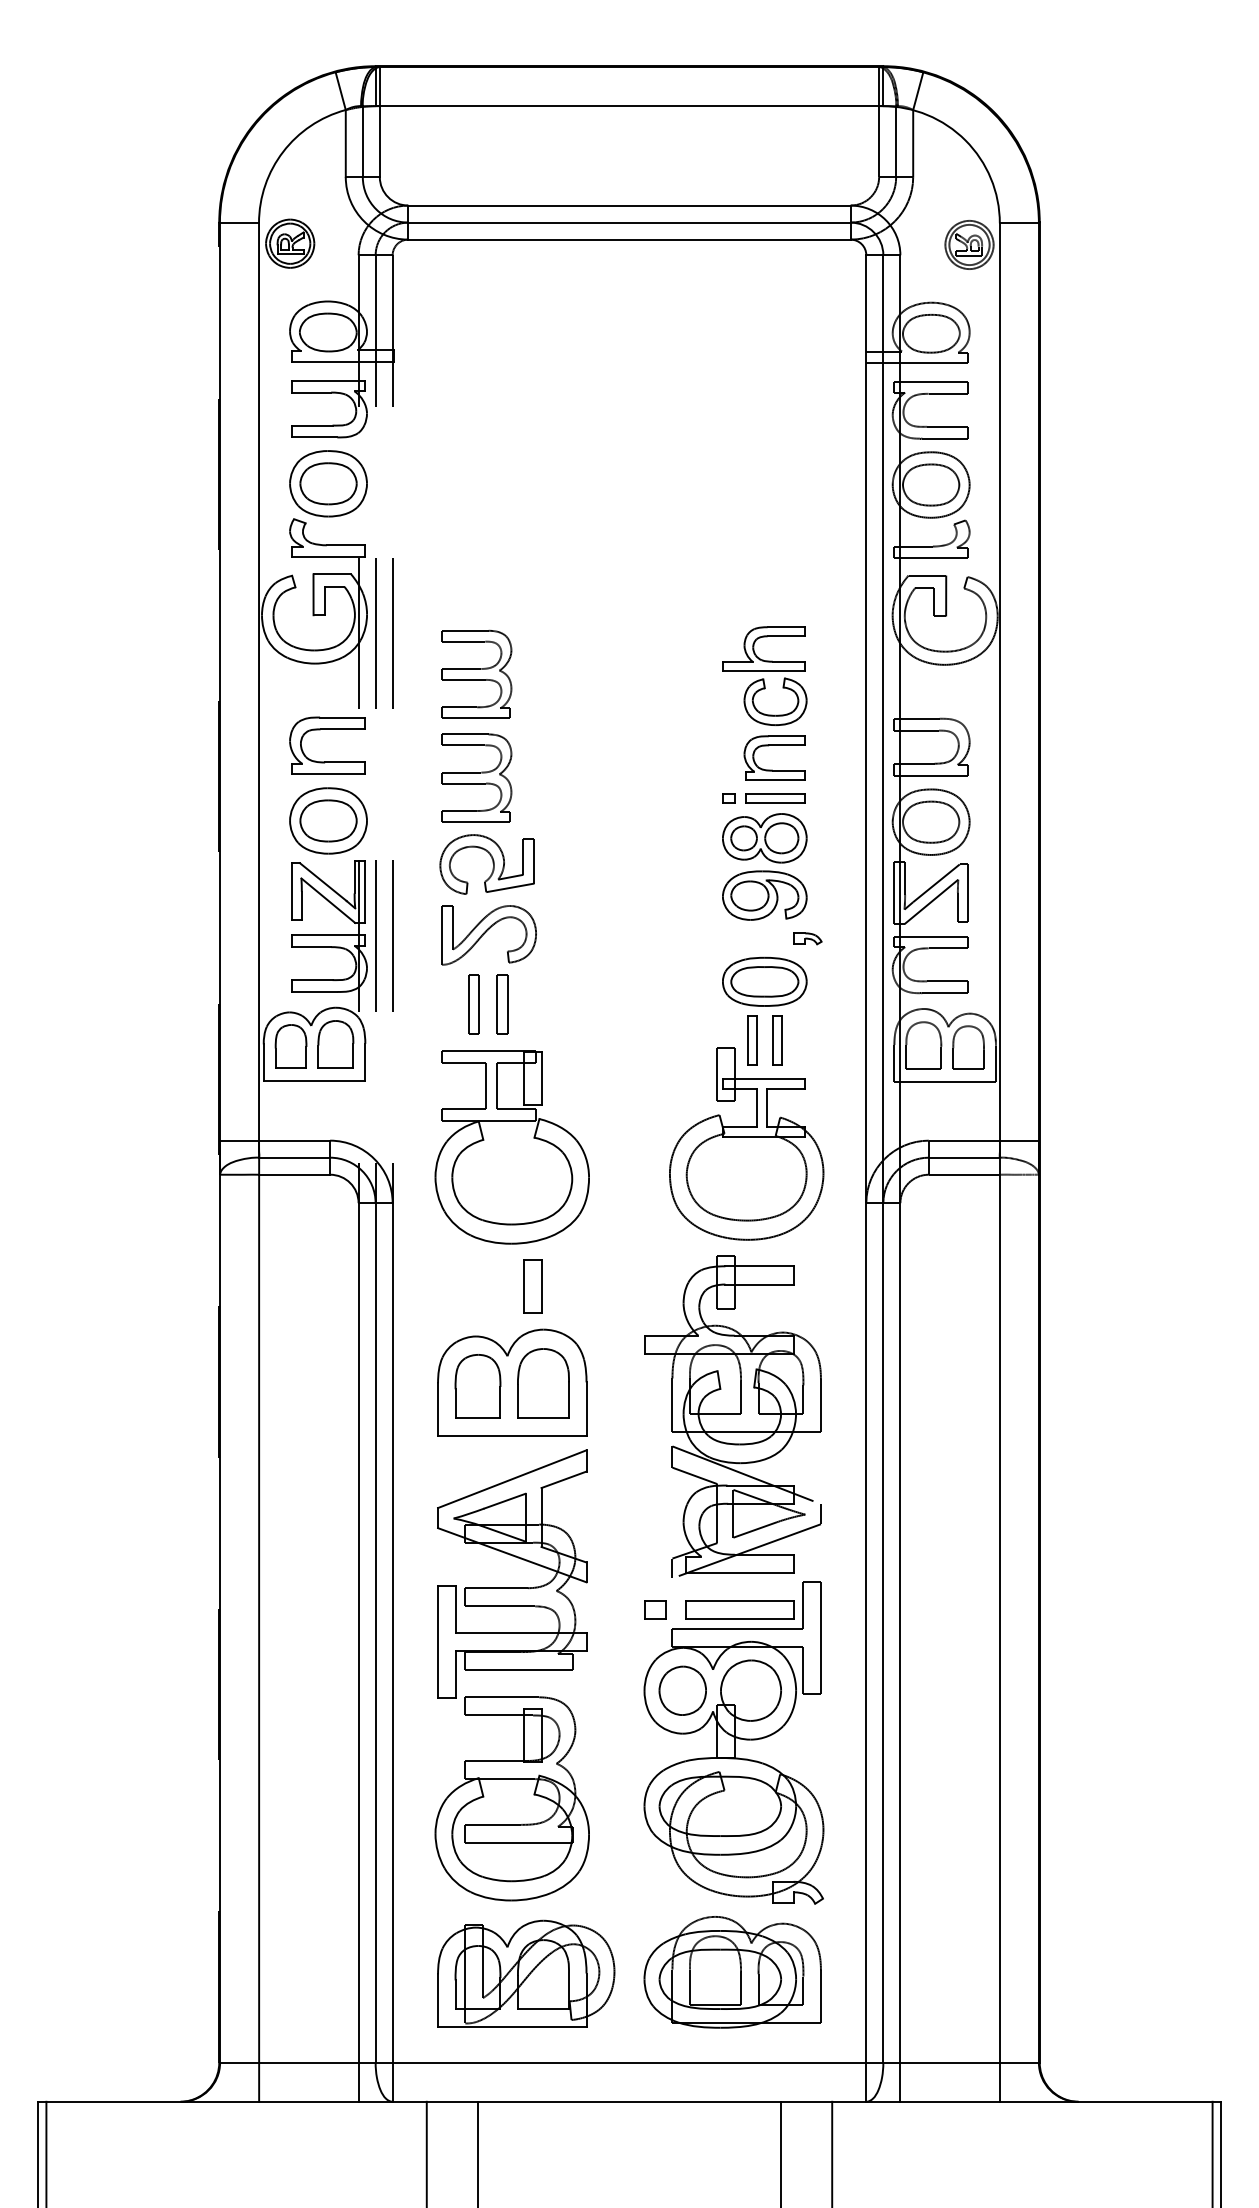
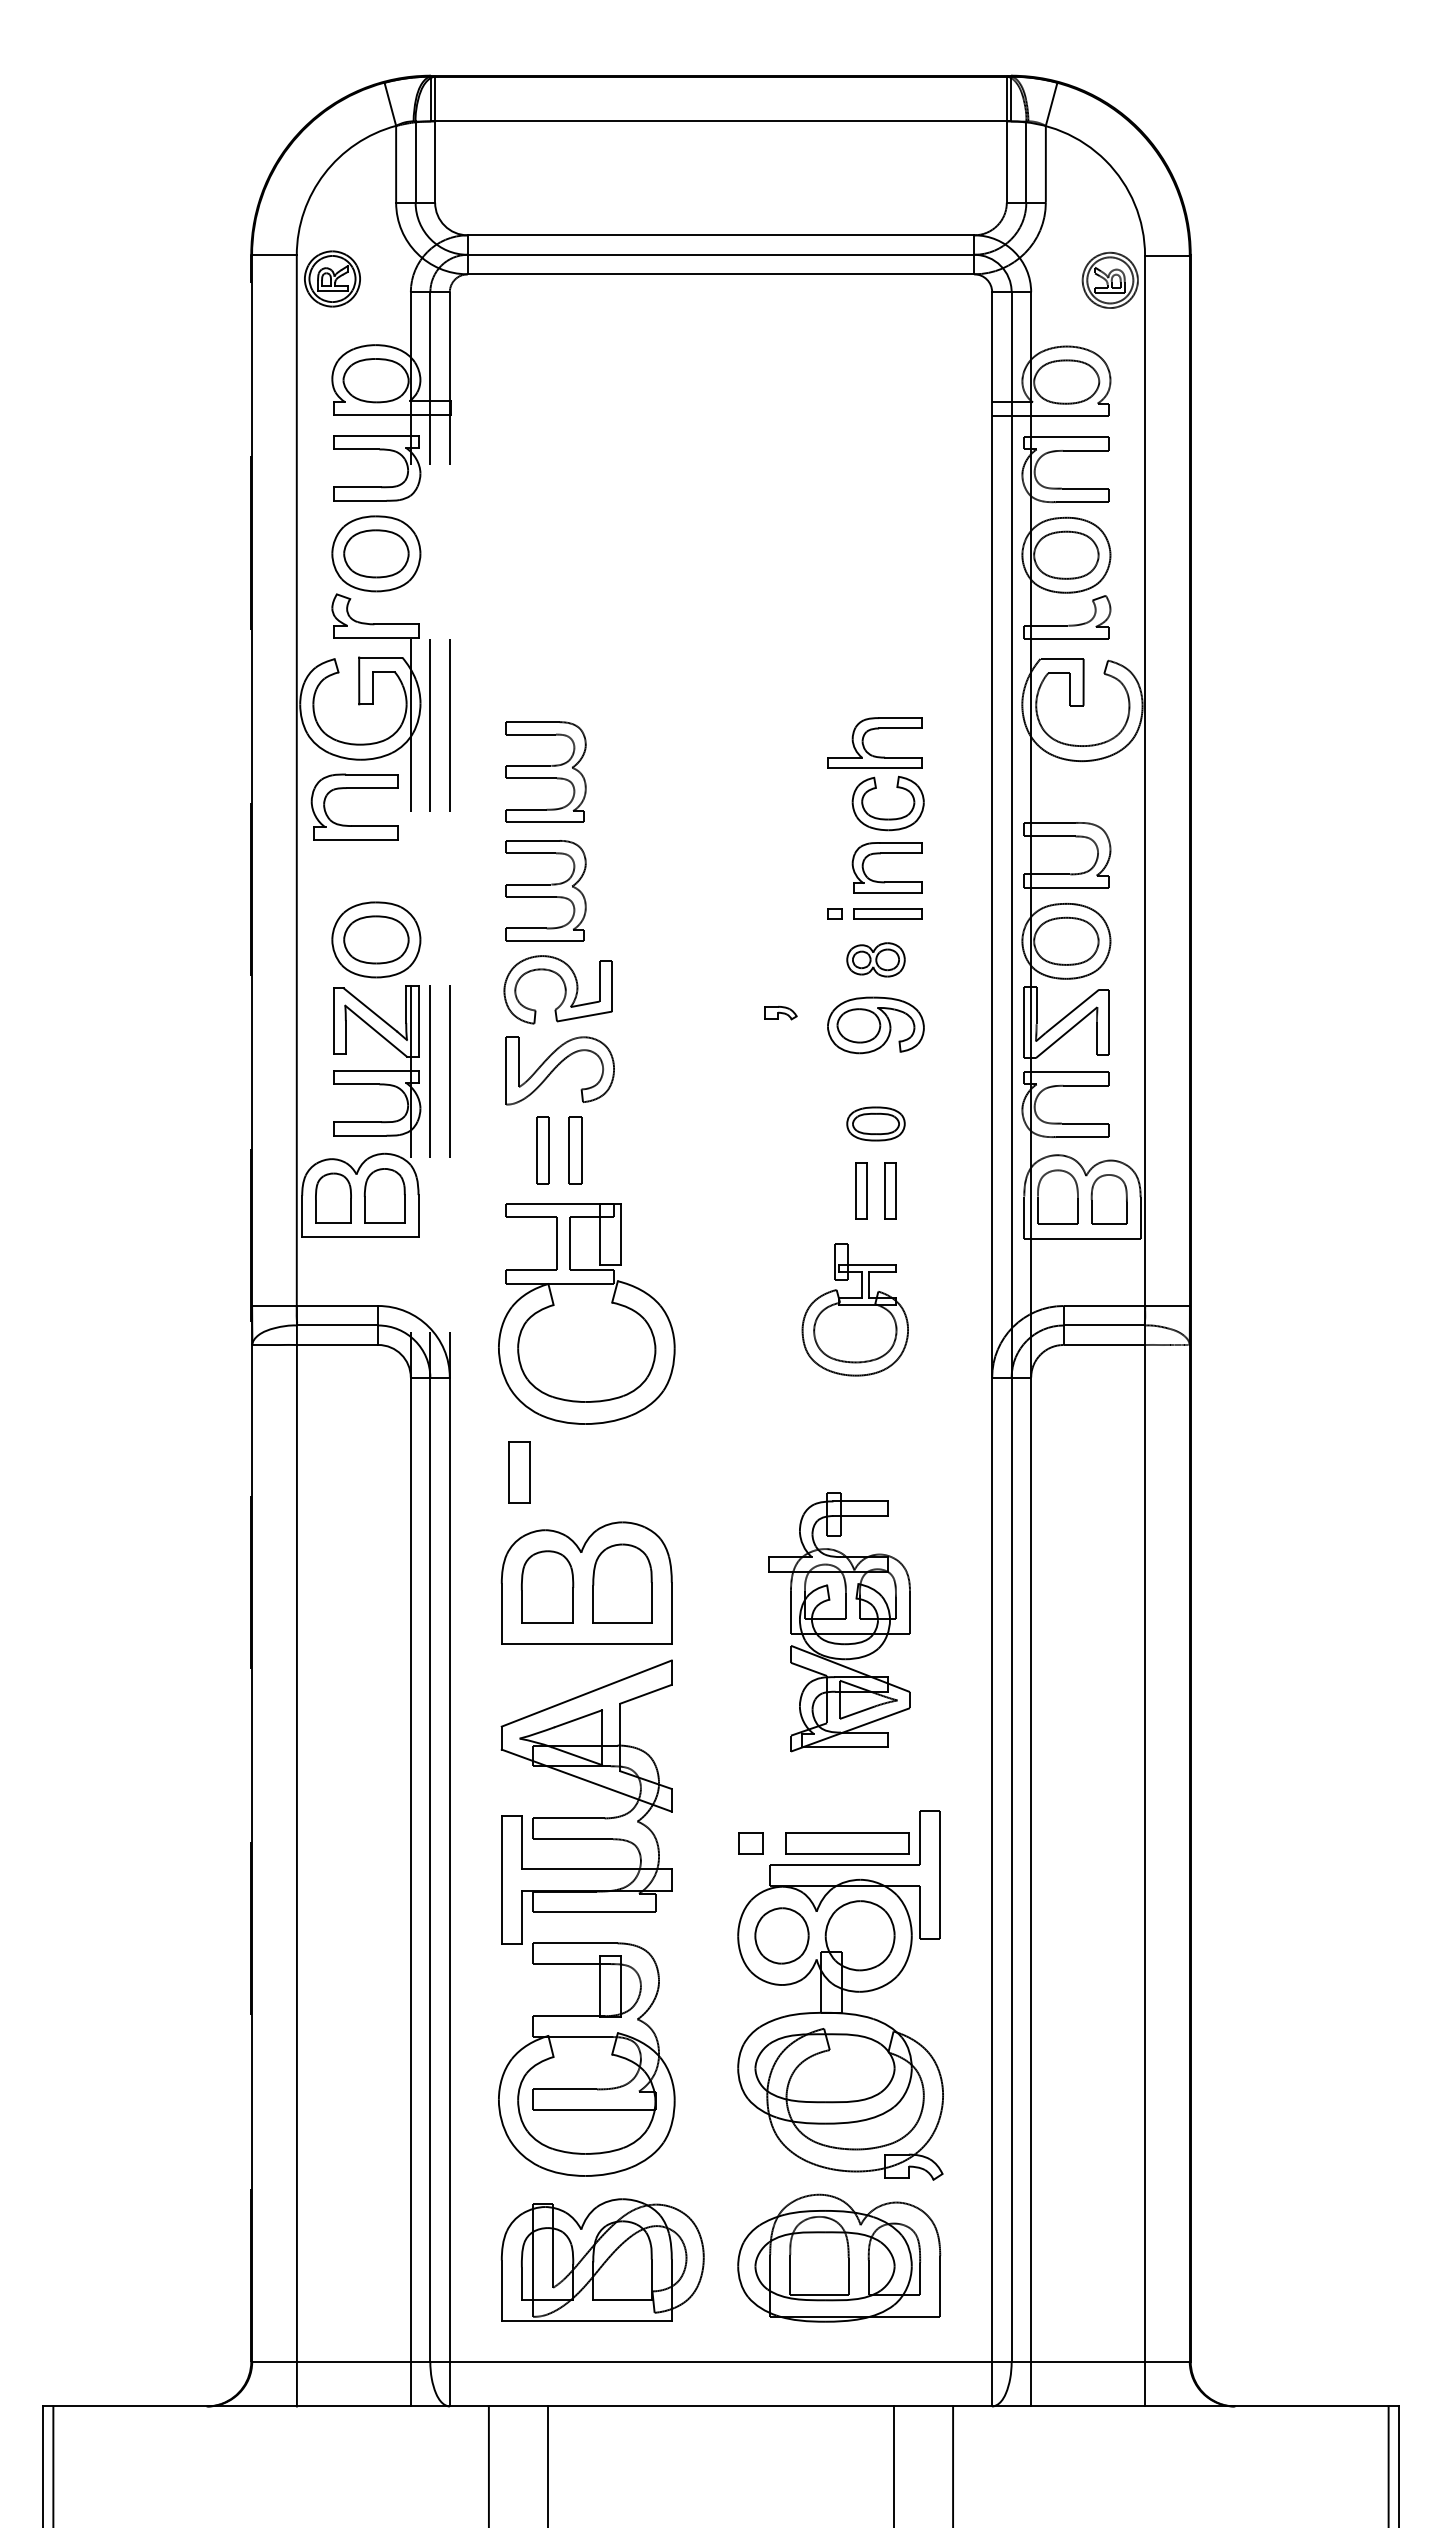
part: (327, 729) -> (354, 788), moved
part: (764, 838) -> (875, 960), size x0.6
part: (807, 938) -> (780, 1012), moved
part: (764, 981) -> (875, 1123), size x0.6
part: (746, 1143) -> (854, 1309), size x0.6
part: (532, 1286) -> (519, 1472), moved
part: (732, 1416) -> (838, 1621), size x0.7

